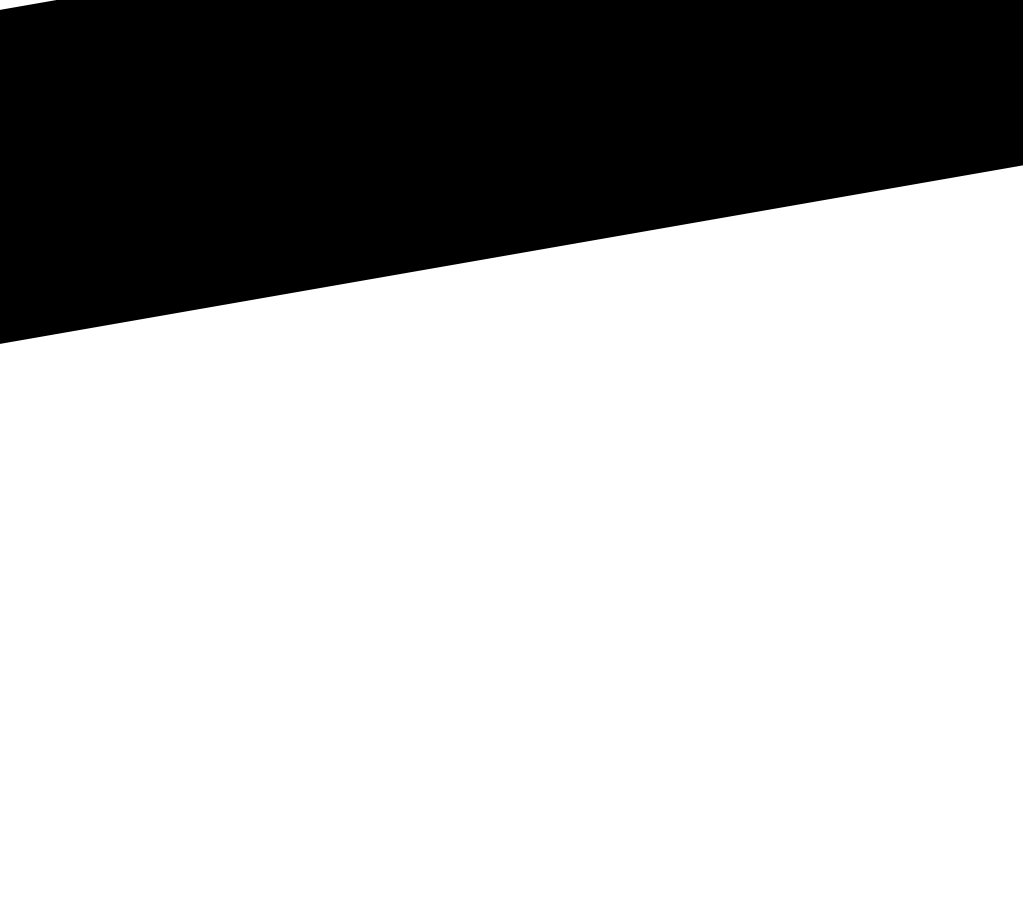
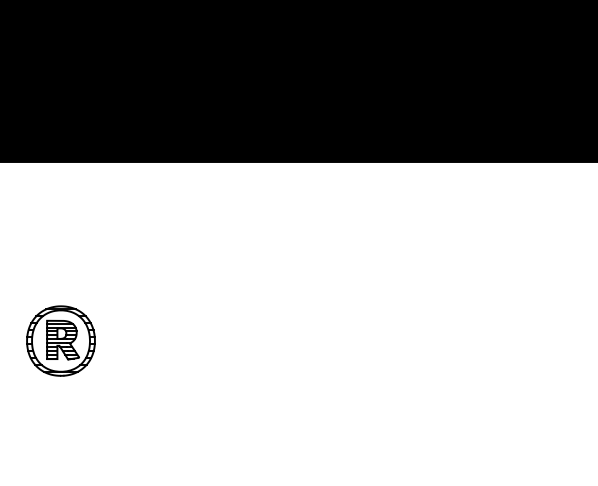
part: (124, 679) -> (60, 340), added

